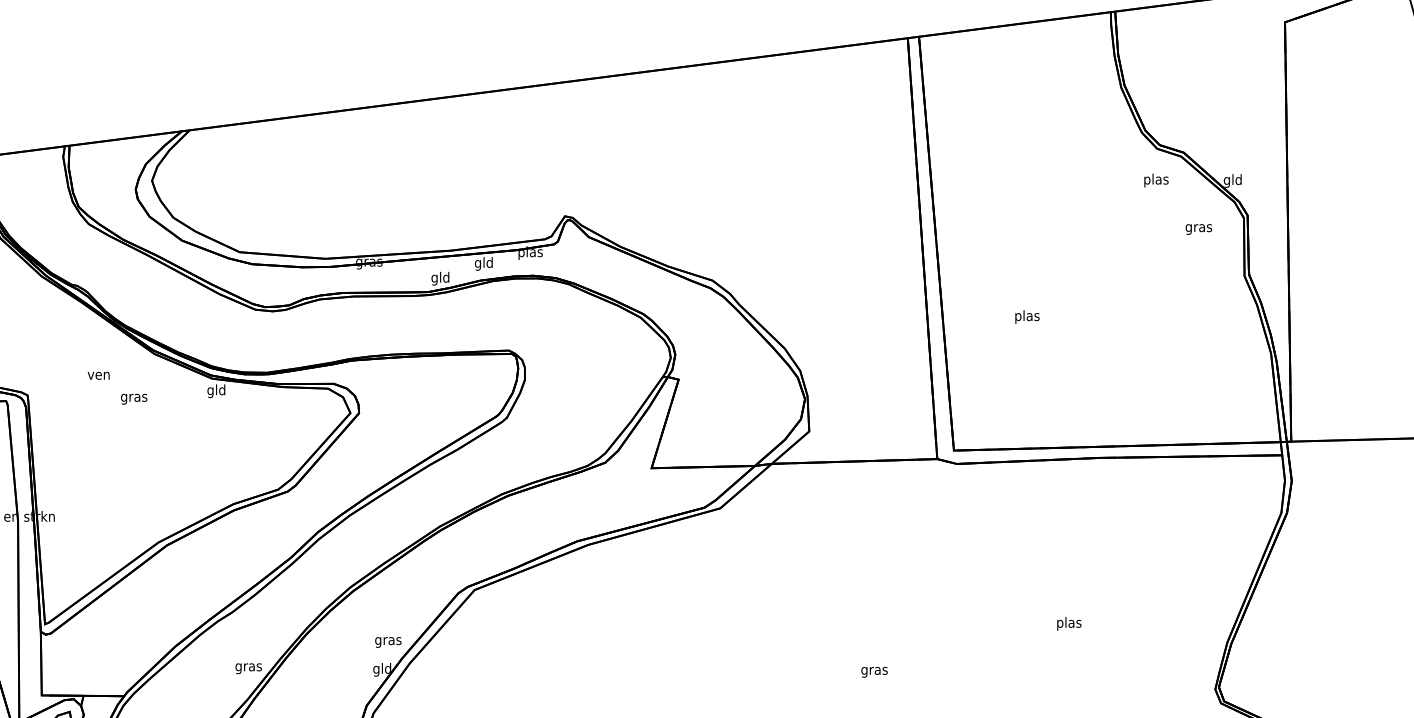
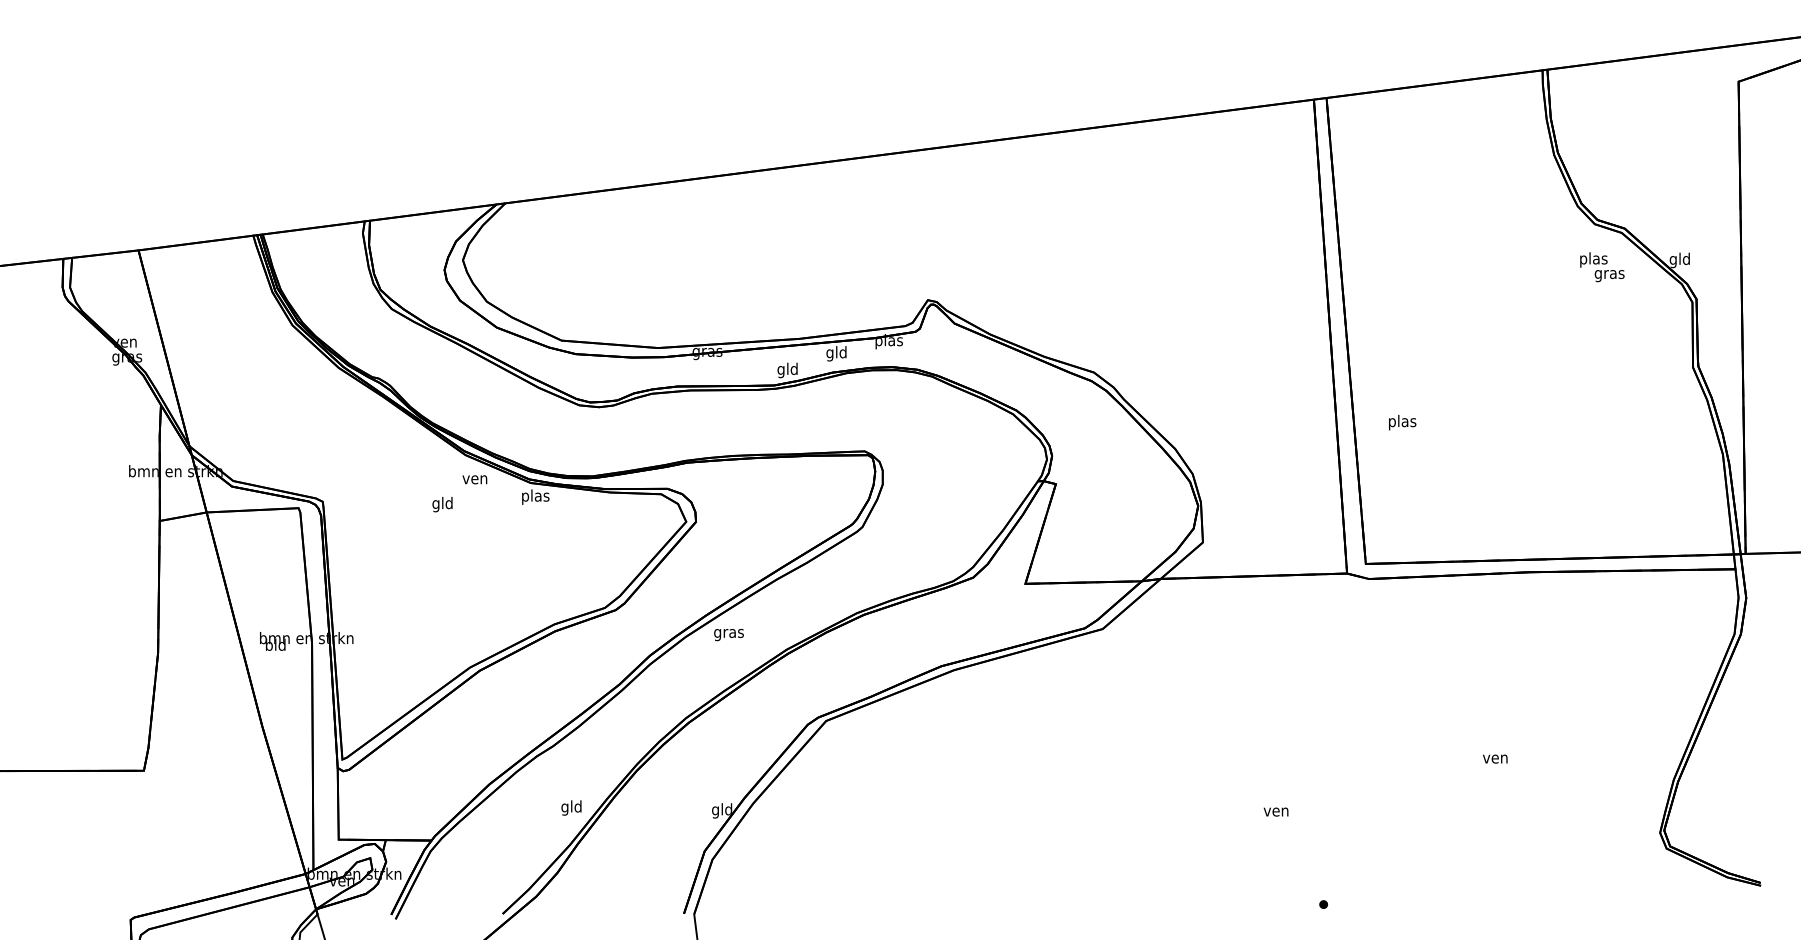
text: (1198, 229) -> (1609, 276), moved
text: (1027, 316) -> (1402, 422), moved
text: (98, 375) -> (474, 479), moved
text: (216, 390) -> (535, 496), gld -> plas
text: (133, 397) -> (442, 504), gras -> gld
text: (1069, 623) -> (1495, 758), plas -> ven
text: (387, 642) -> (728, 635), moved
text: (248, 666) -> (571, 807), gras -> gld
text: (874, 672) -> (1276, 813), gras -> ven

